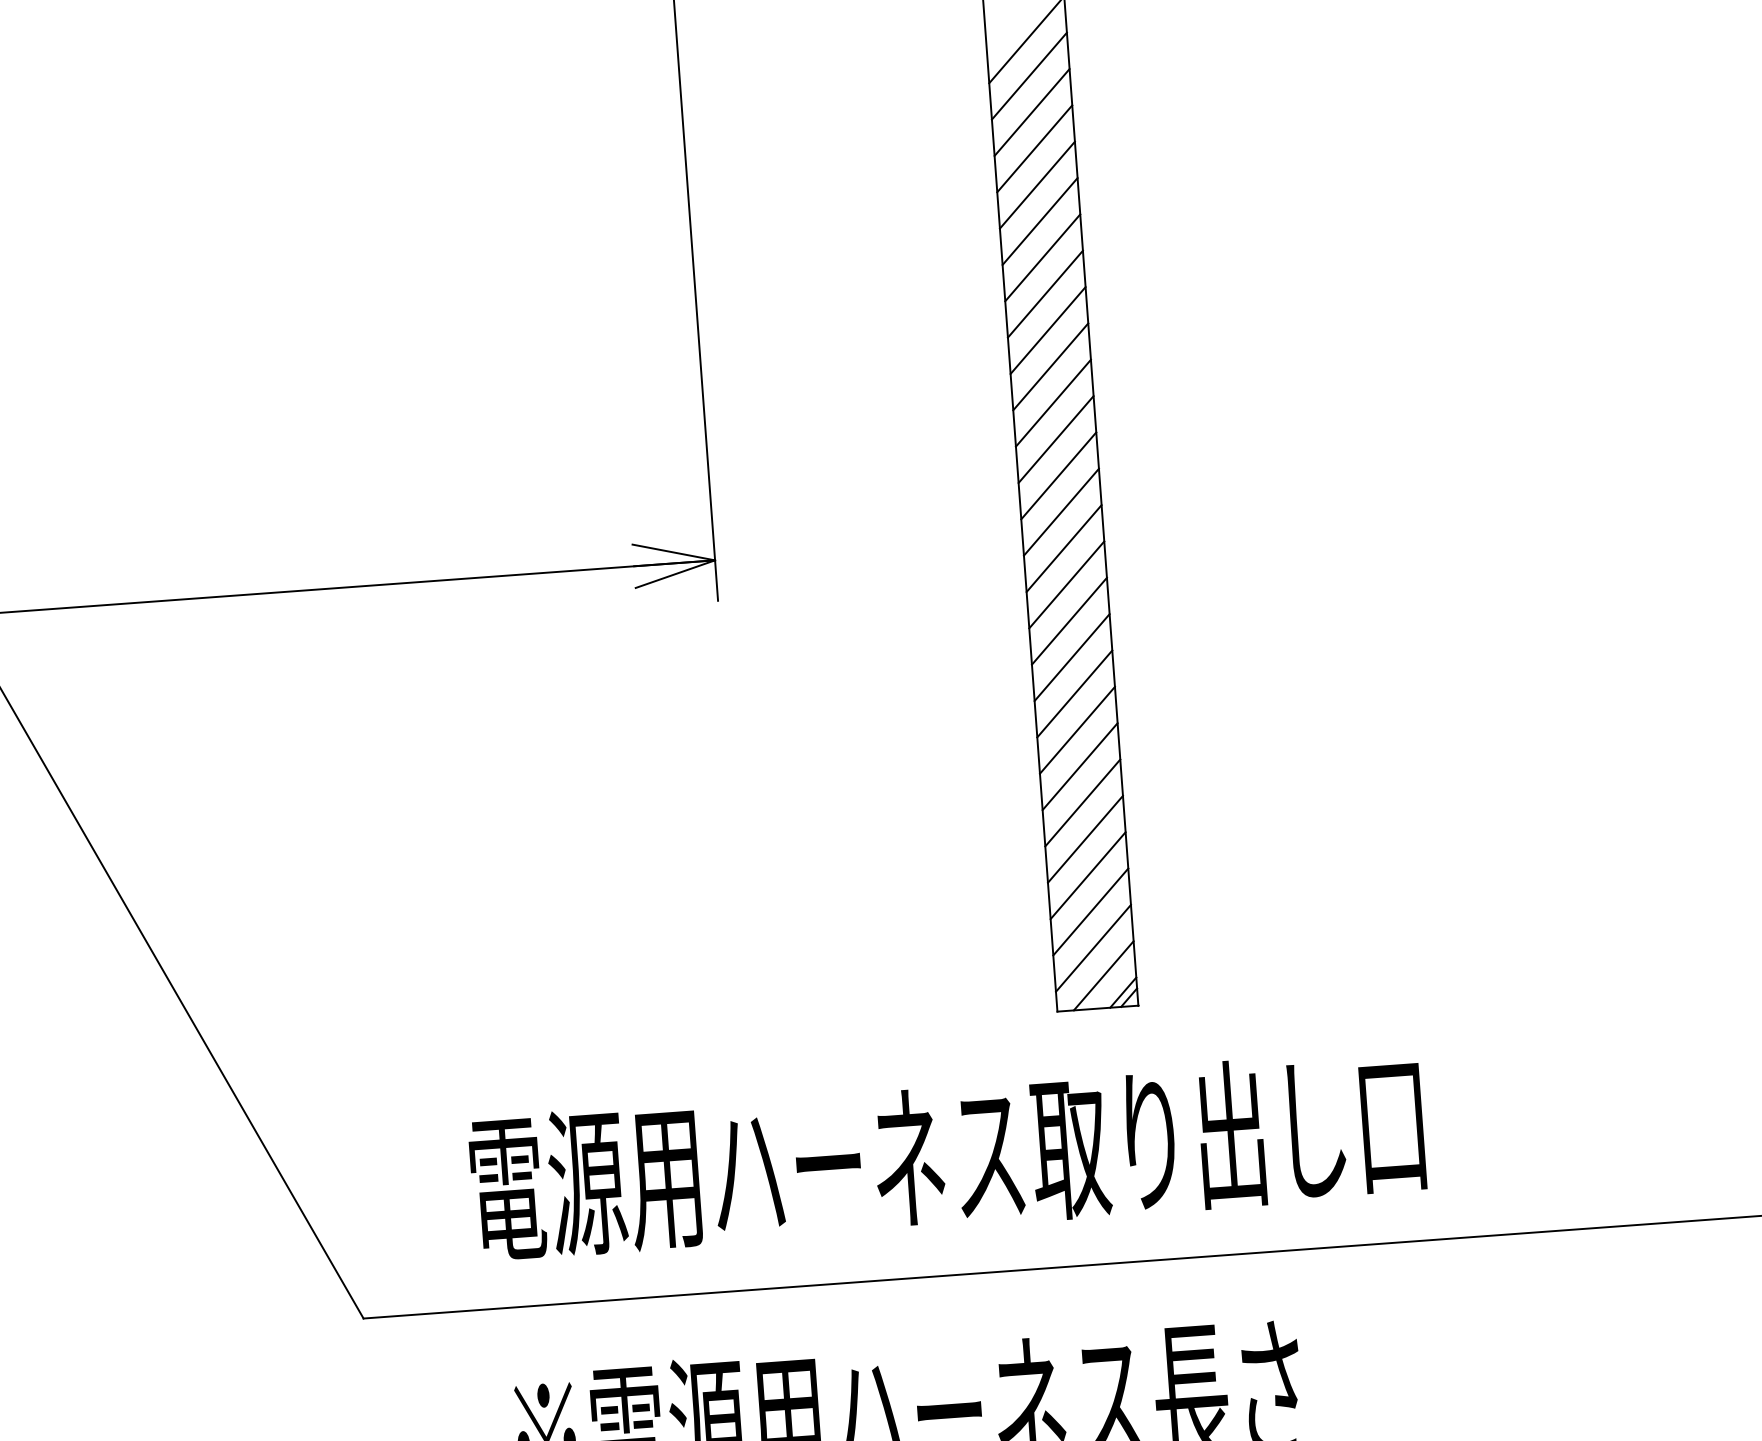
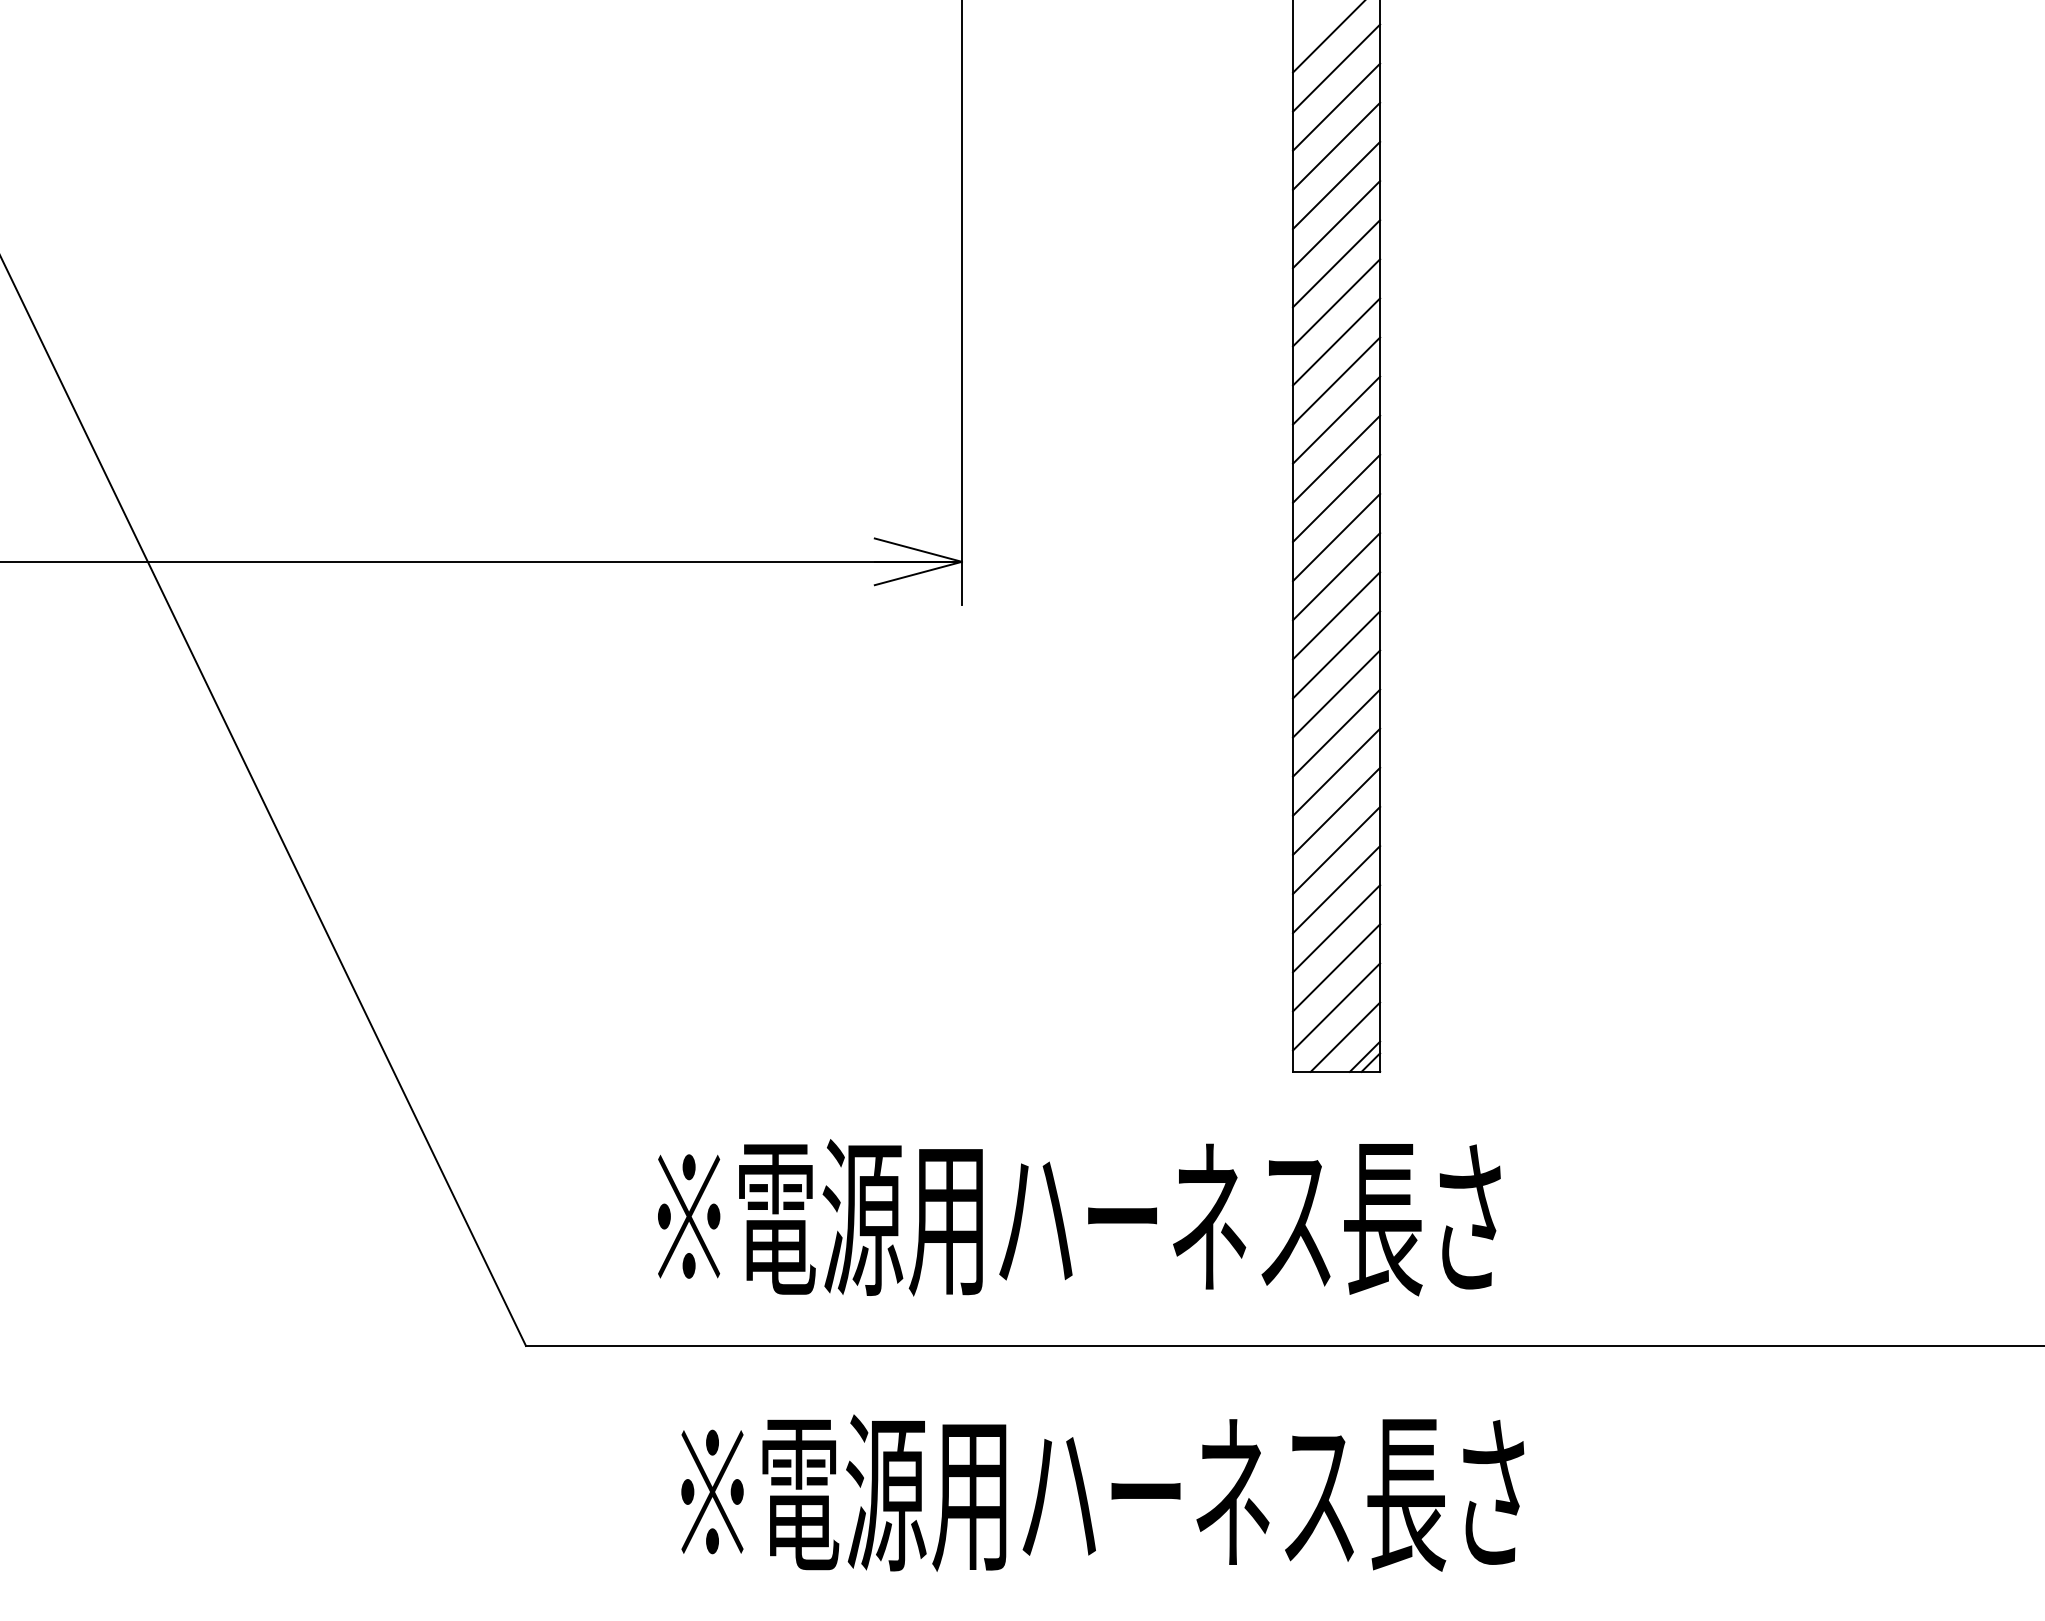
text: (946, 1154) -> (1163, 1216), 電源用ハーネス取り出し口 -> ※電源用ハーネス長さ

